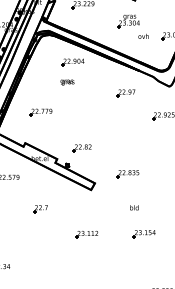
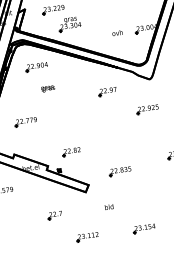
part: (128, 21) -> (69, 24), moved
part: (72, 62) -> (36, 67), moved
text: (134, 207) -> (109, 206), moved
part: (40, 209) -> (55, 216), moved

